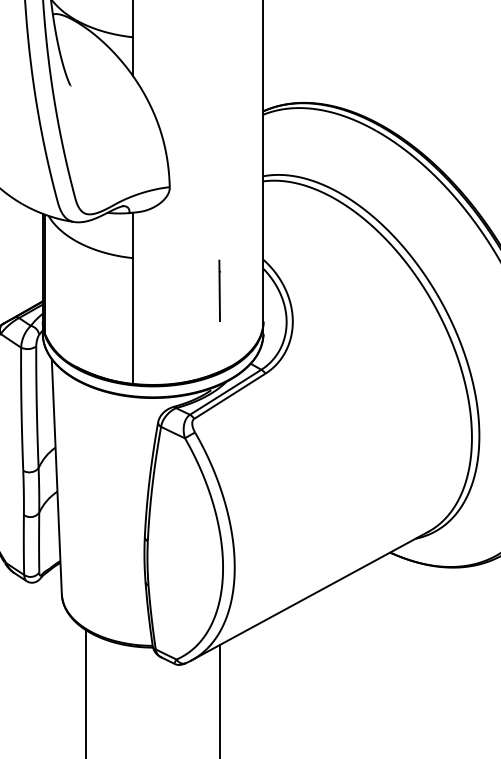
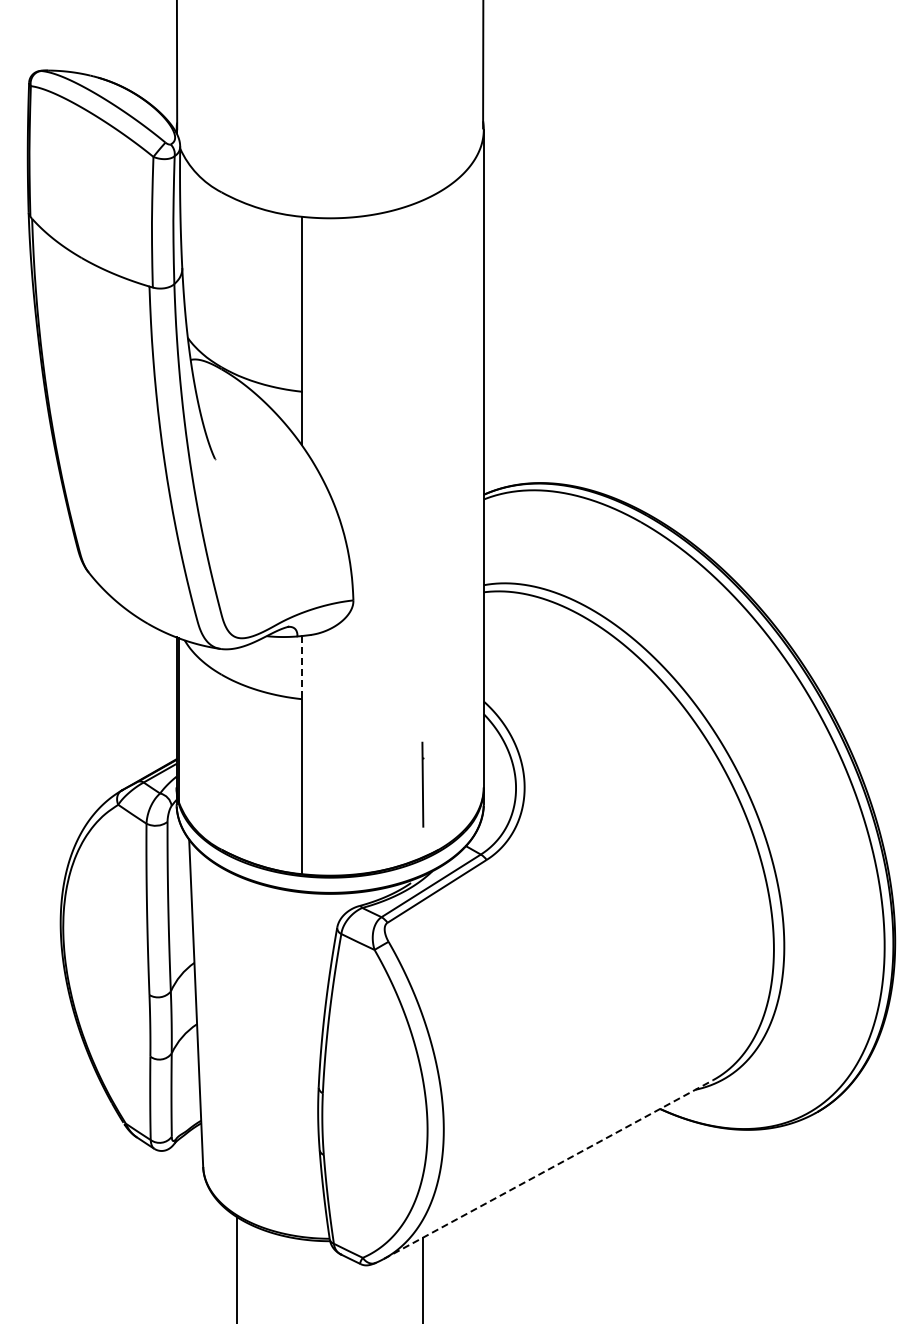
line: (132, 235) -> (301, 667), solid -> dashed
line: (219, 290) -> (422, 784), moved
line: (309, 596) -> (548, 1169), solid -> dashed

